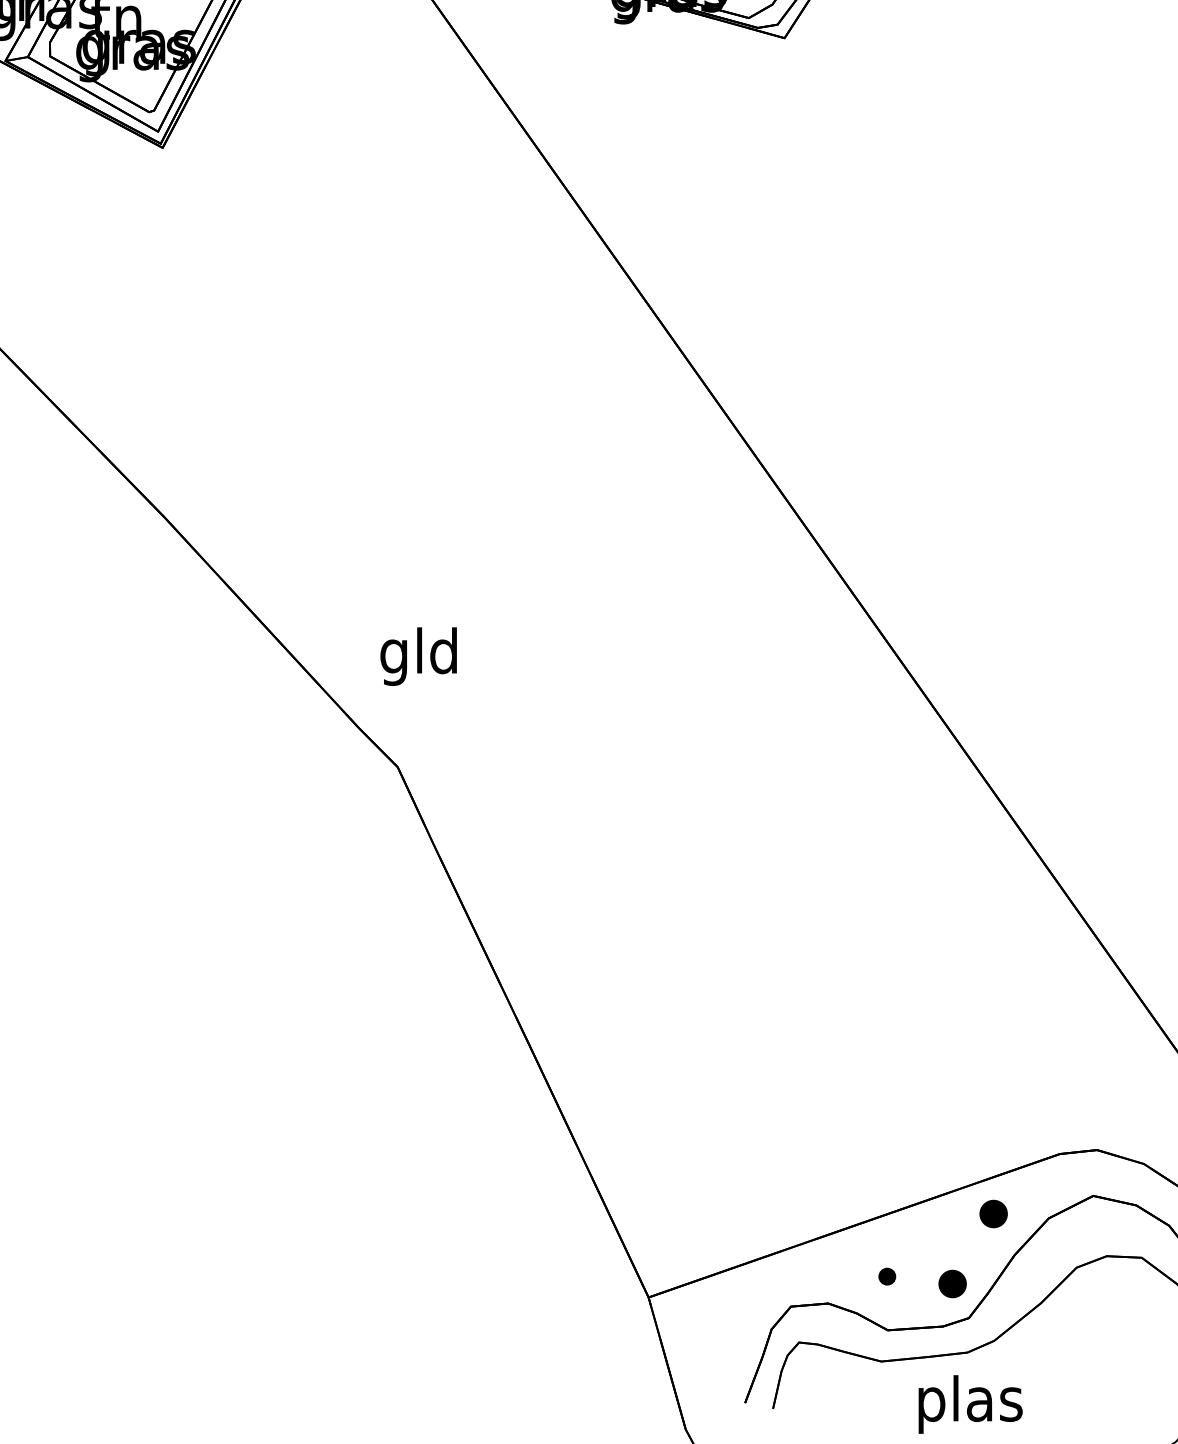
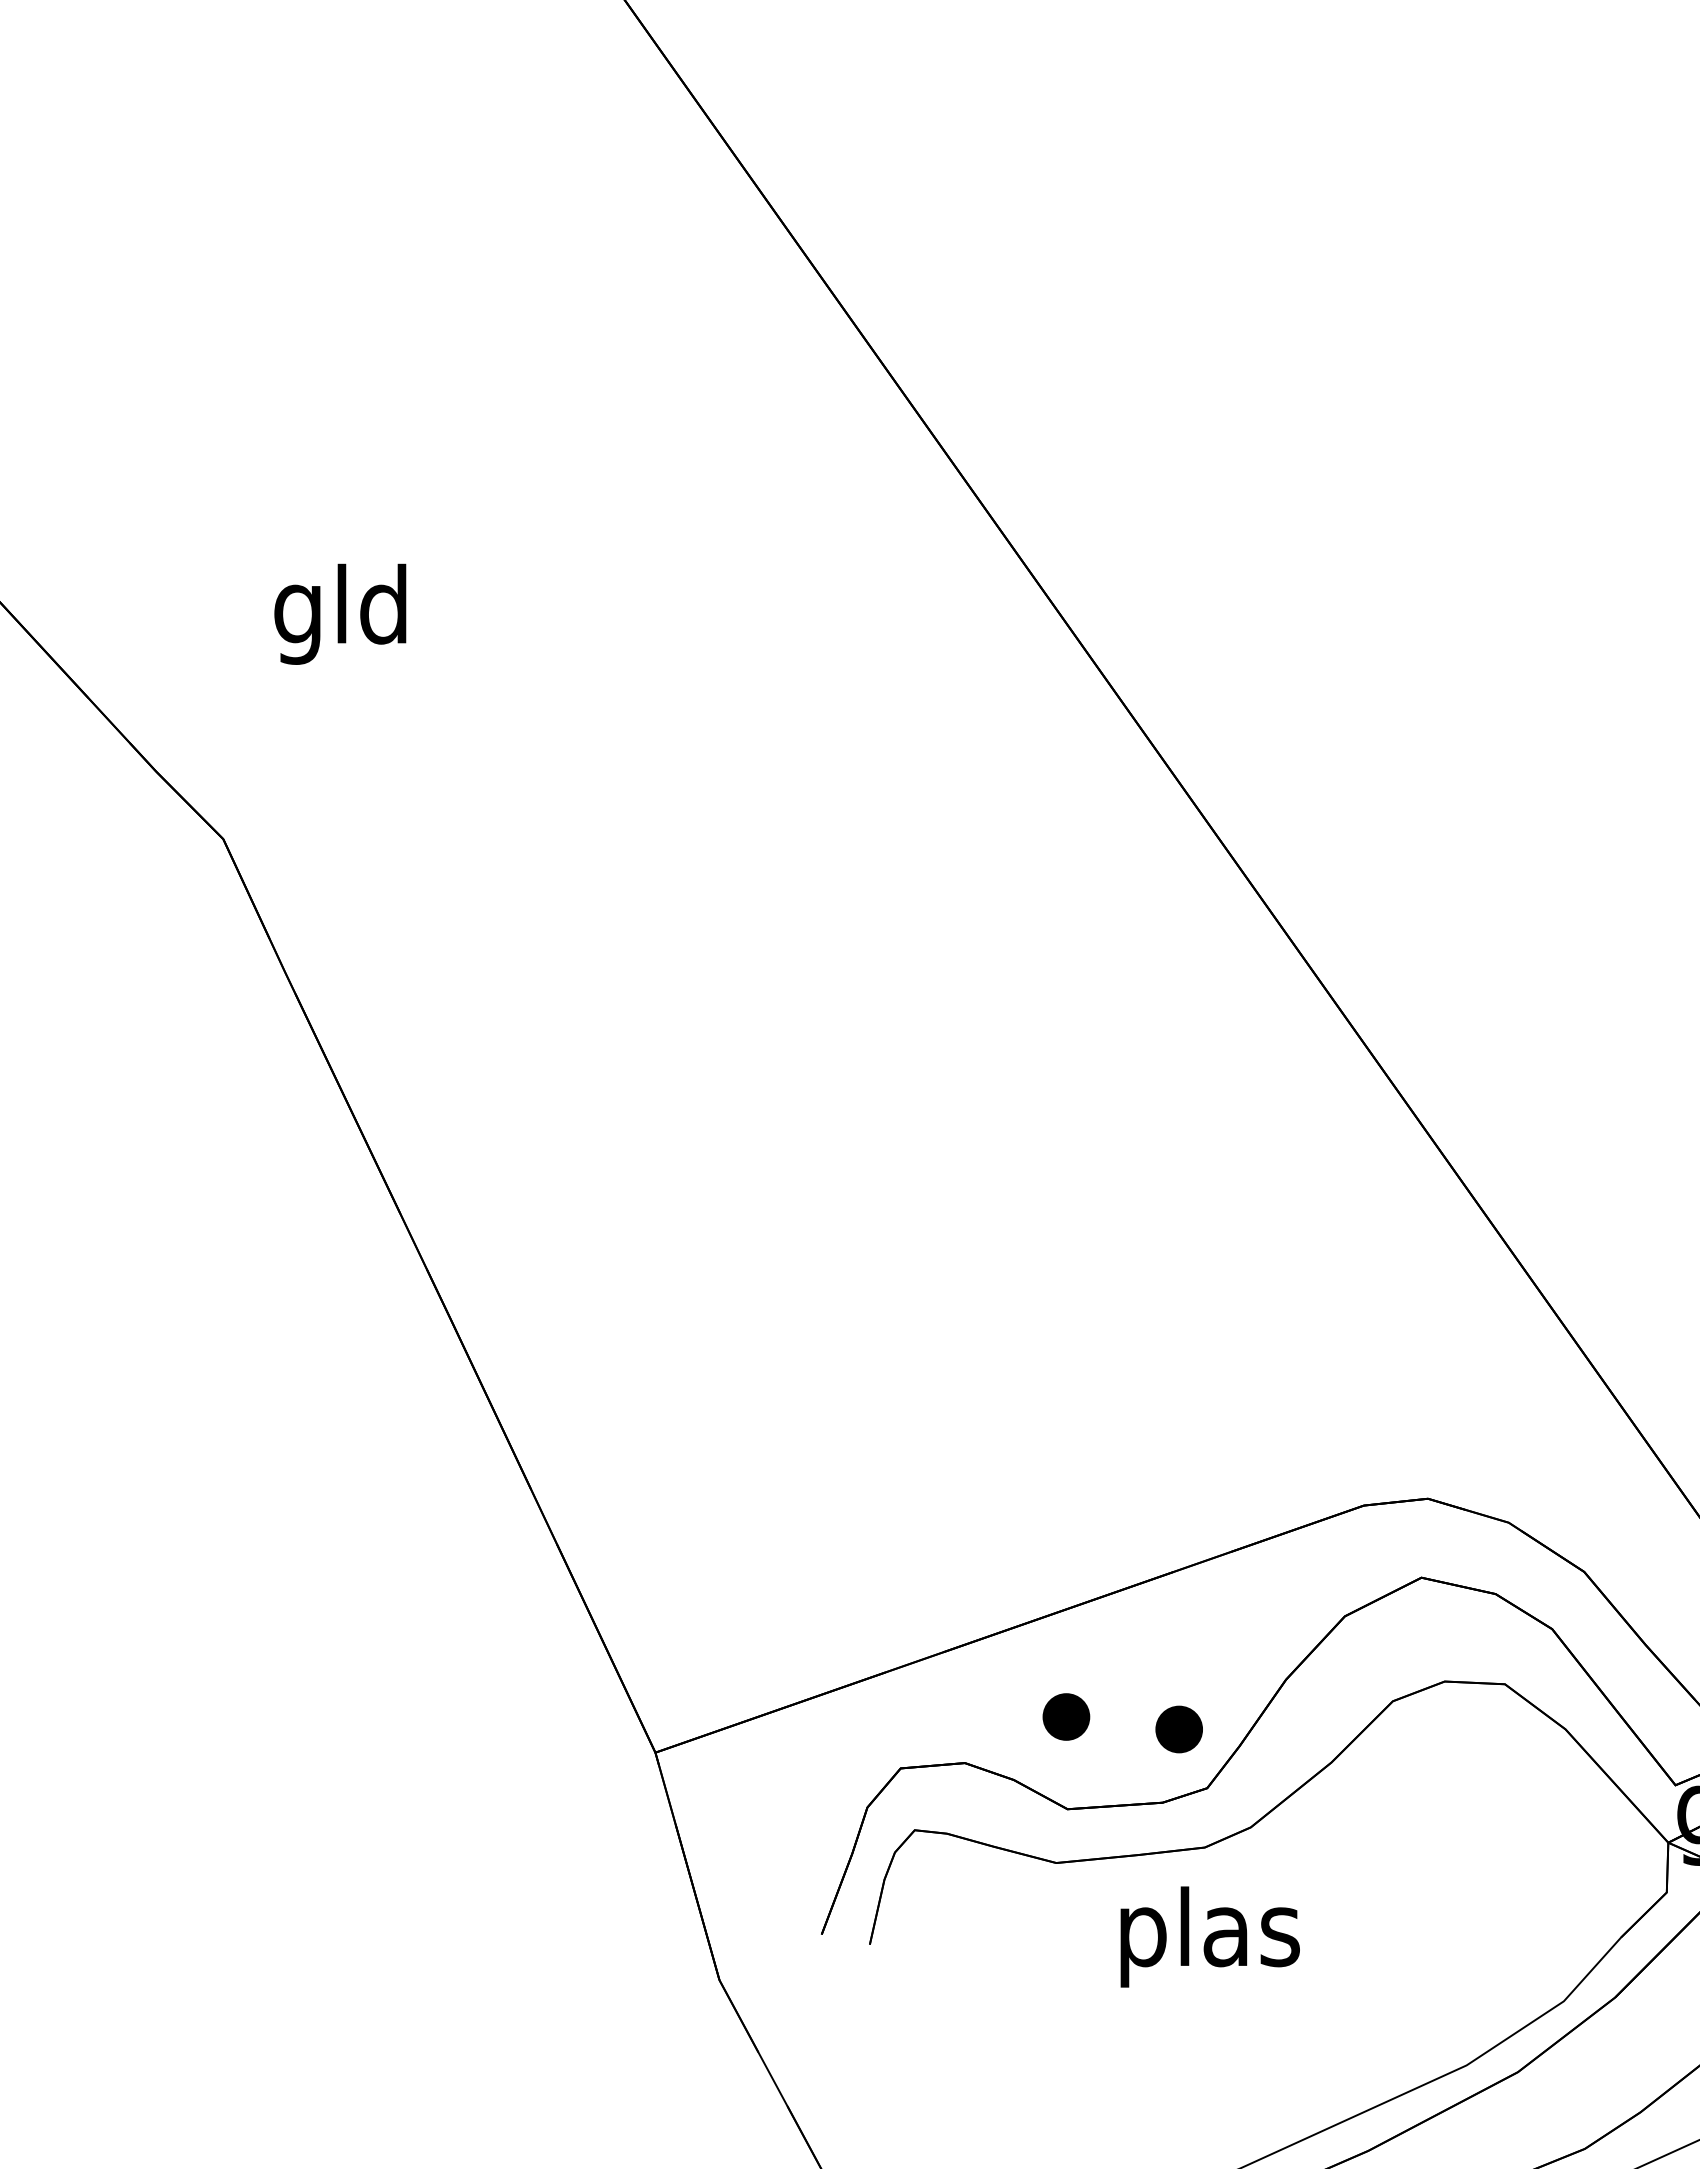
text: (418, 656) -> (340, 614), moved
part: (993, 1213) -> (1249, 1607), removed
part: (887, 1276) -> (1066, 1716), size x1.67

